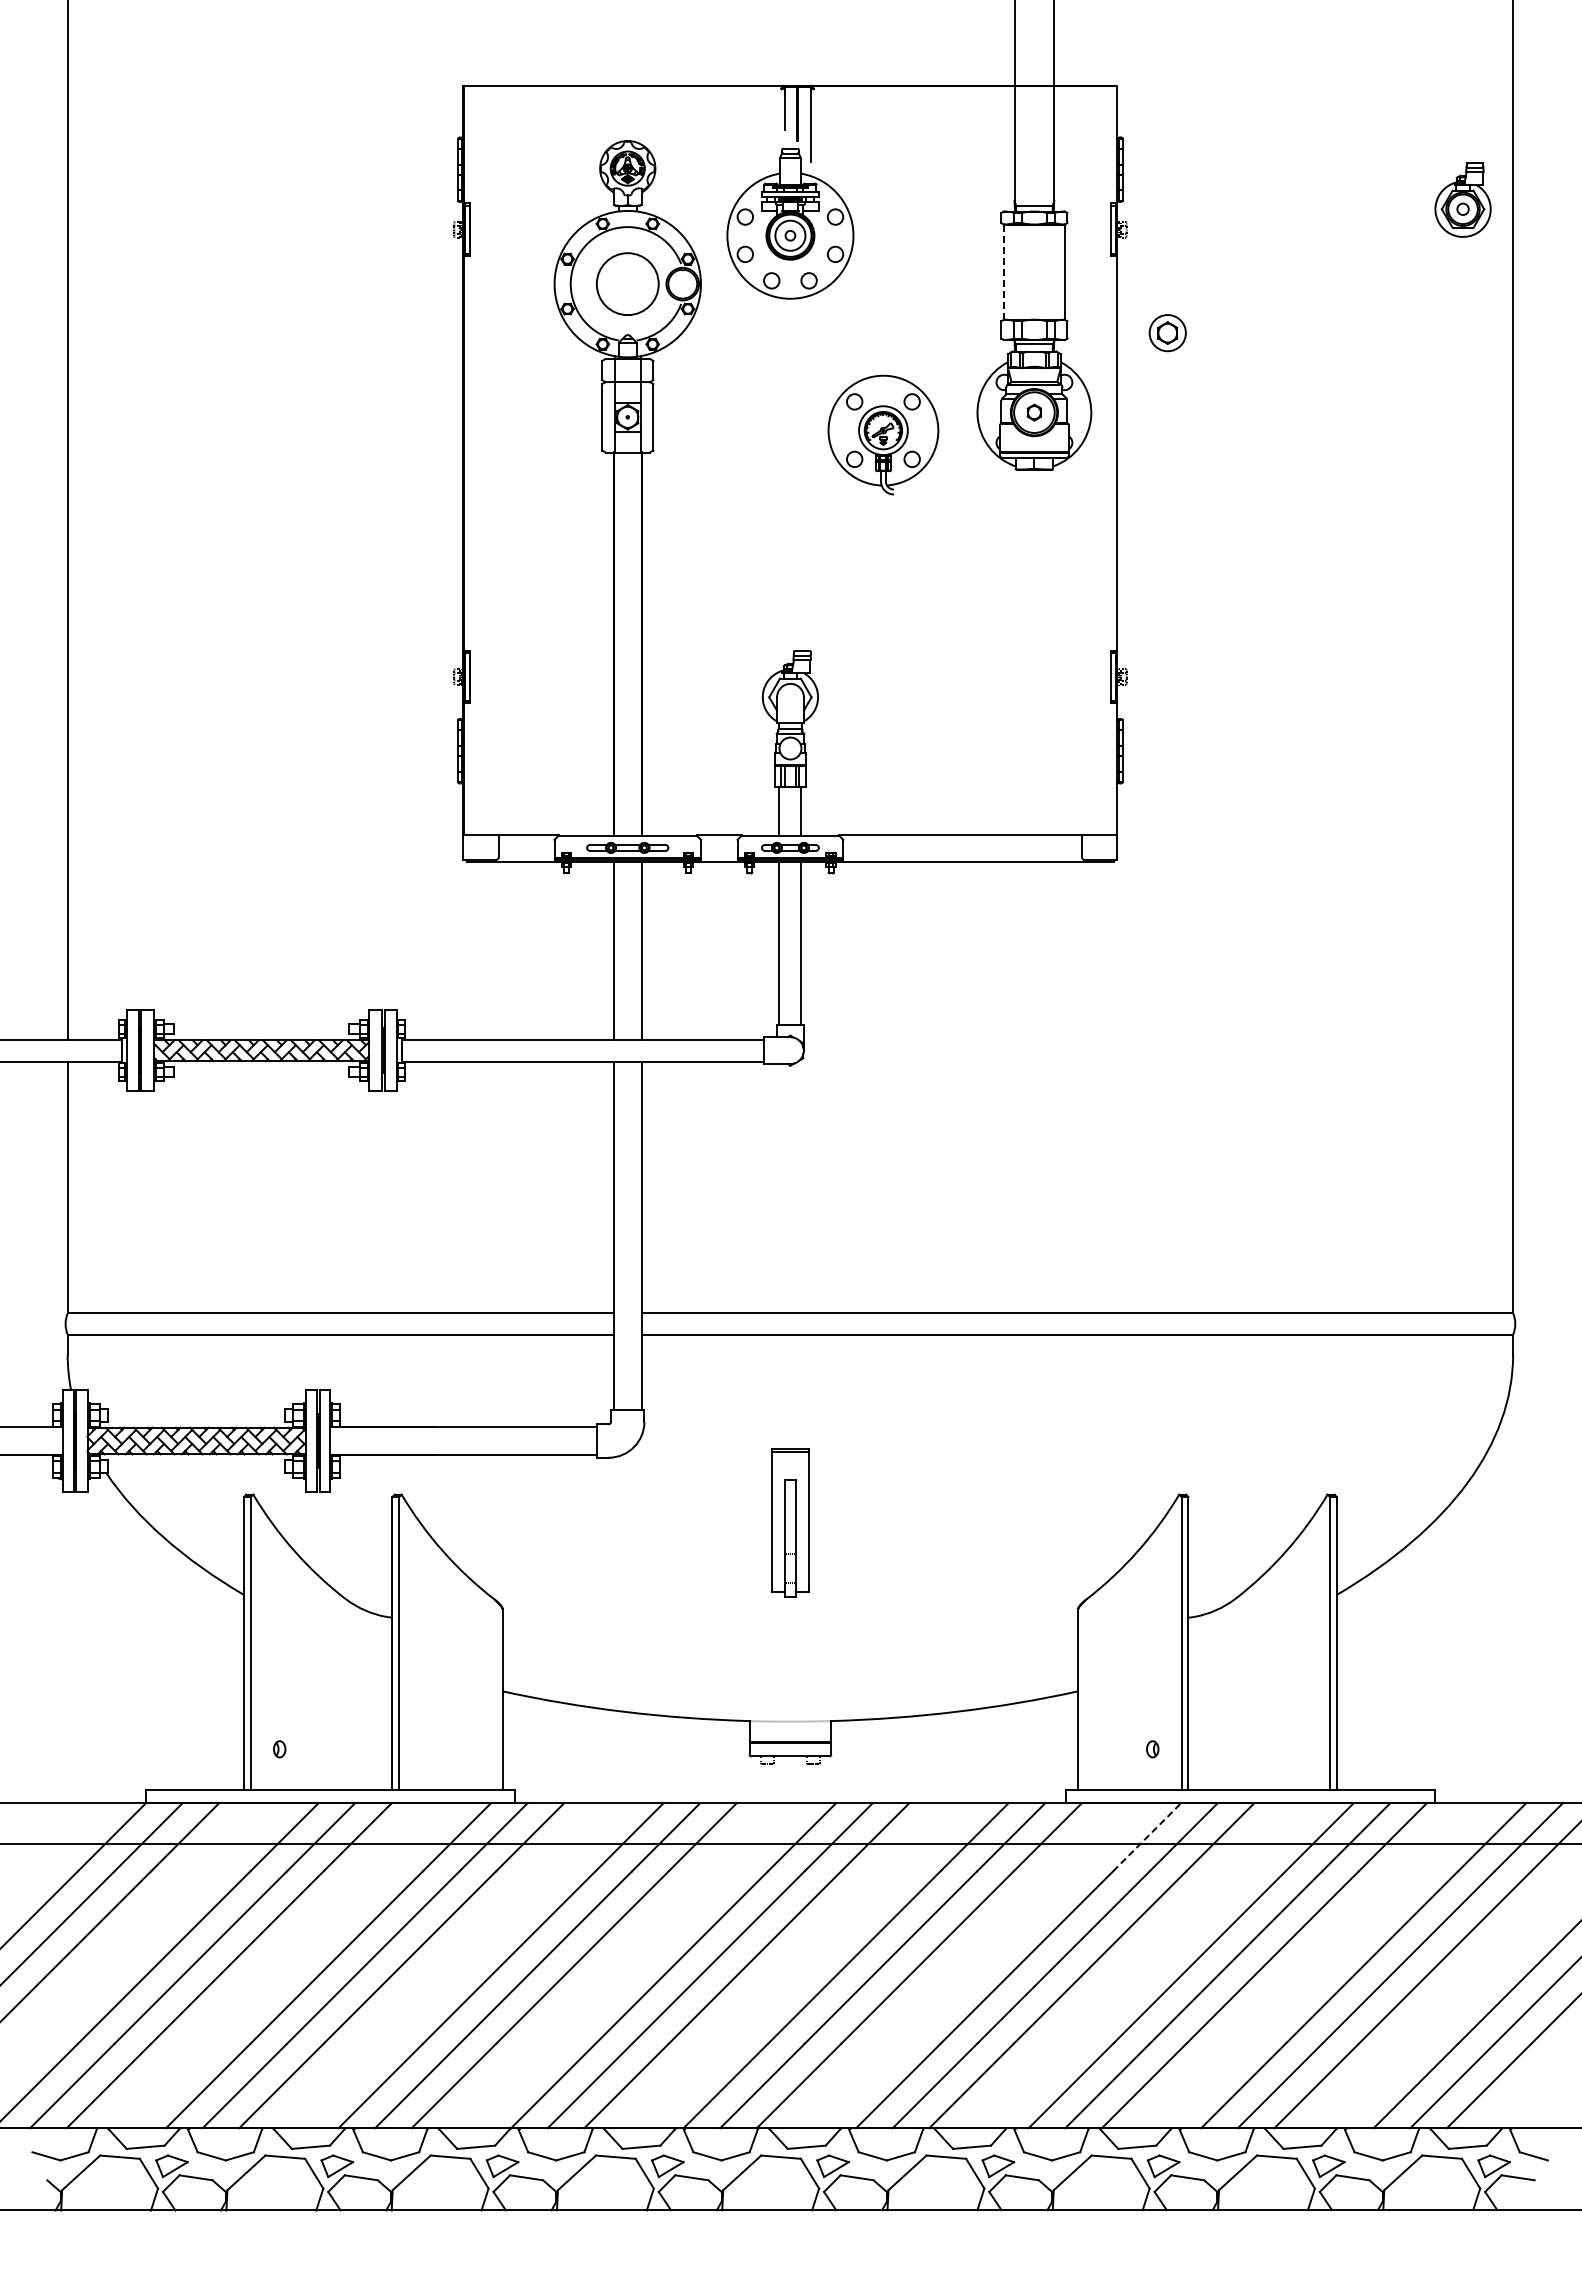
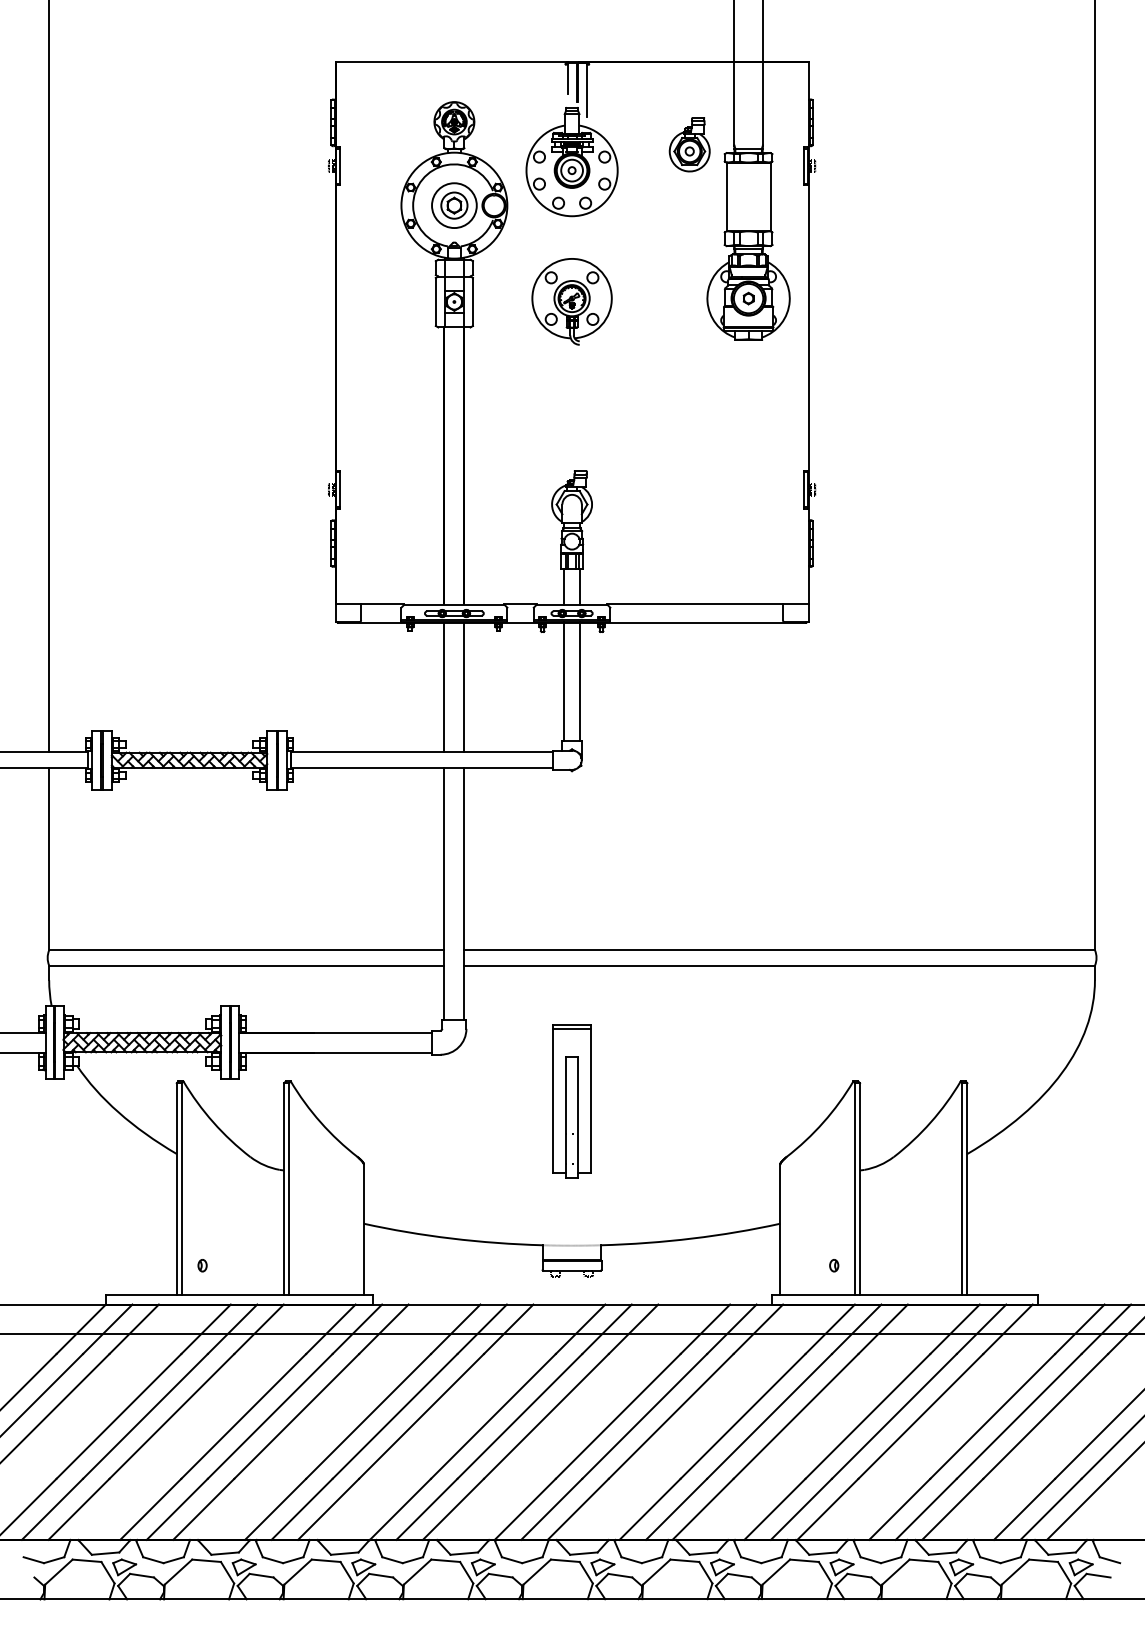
part: (1462, 199) -> (689, 144), moved
line: (1004, 272) -> (726, 197), dashed -> solid
part: (1167, 333) -> (454, 205), moved
part: (883, 434) -> (572, 301), moved
part: (790, 1522) -> (572, 1101), size x1.43
line: (1147, 1836) -> (830, 1328), dashed -> solid

